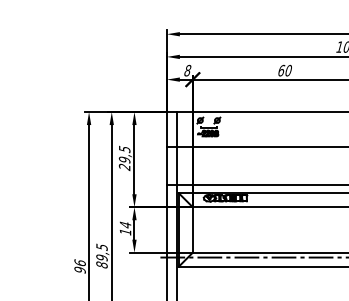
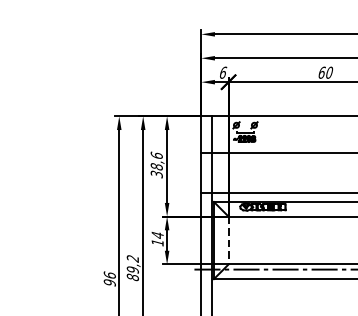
text: (187, 70) -> (222, 72), 8 -> 6
text: (124, 157) -> (156, 164), 29,5 -> 38,6
line: (192, 229) -> (228, 240), solid -> dashed
text: (101, 246) -> (132, 257), 89,5 -> 89,2

